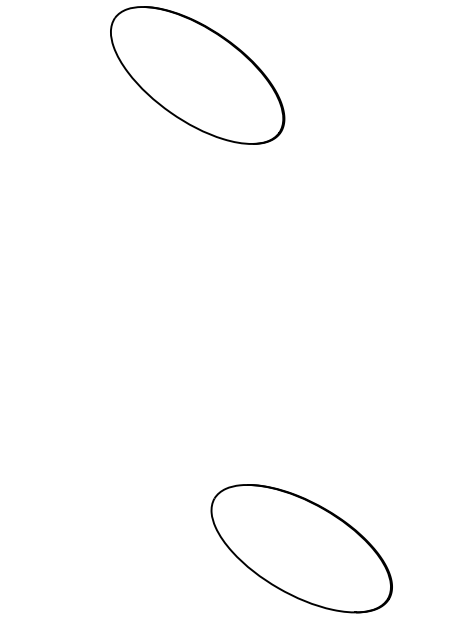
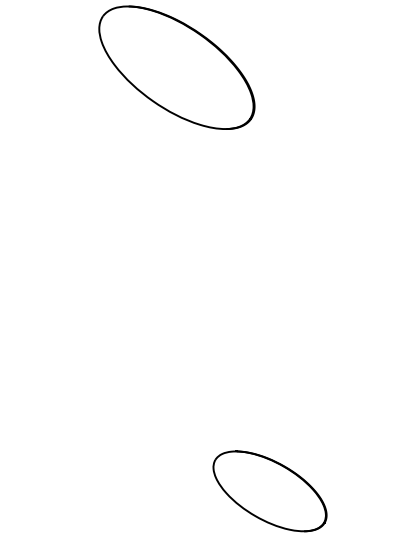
part: (301, 548) -> (269, 491), size x0.7

